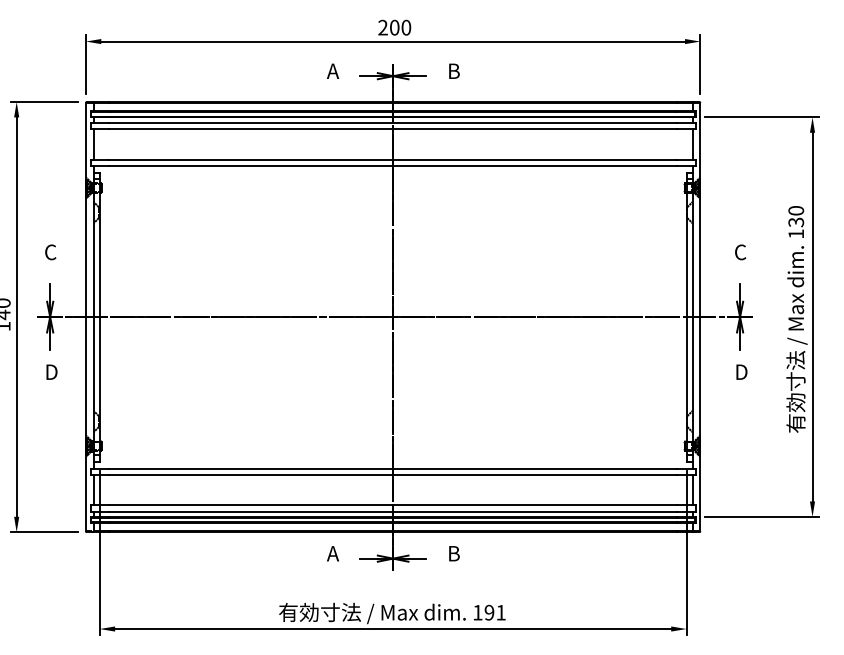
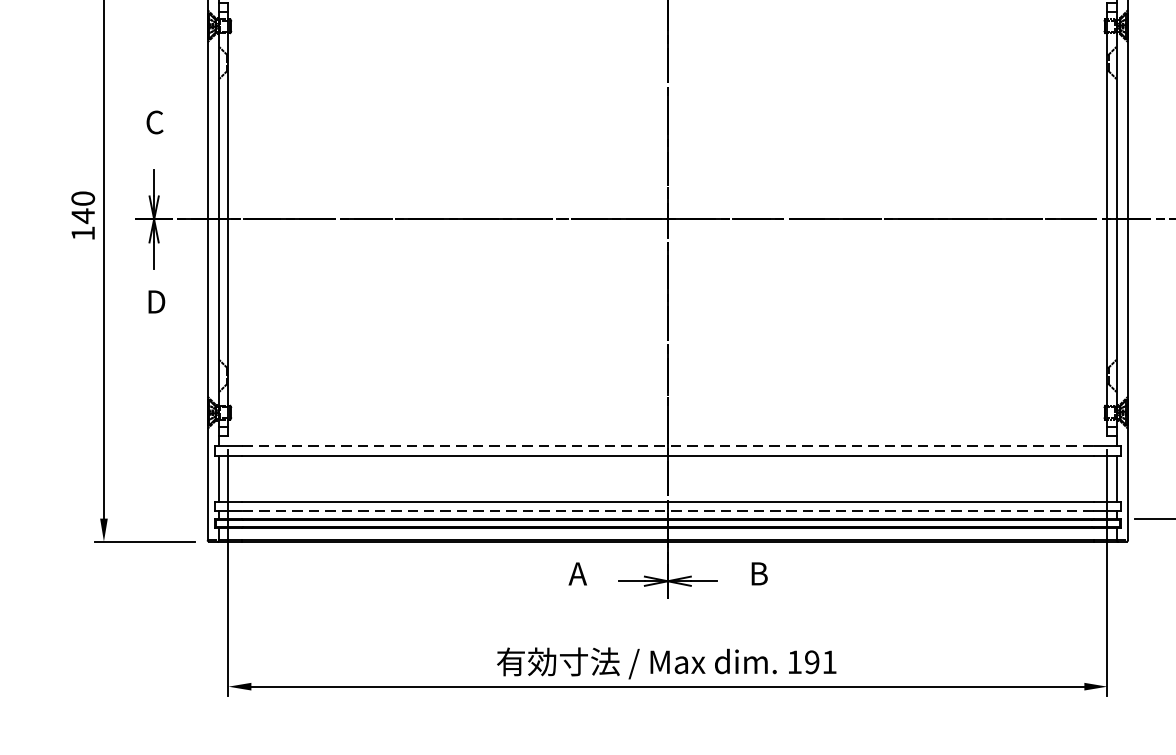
line: (393, 468) -> (668, 446), solid -> dashed
line: (392, 511) -> (666, 510), solid -> dashed

